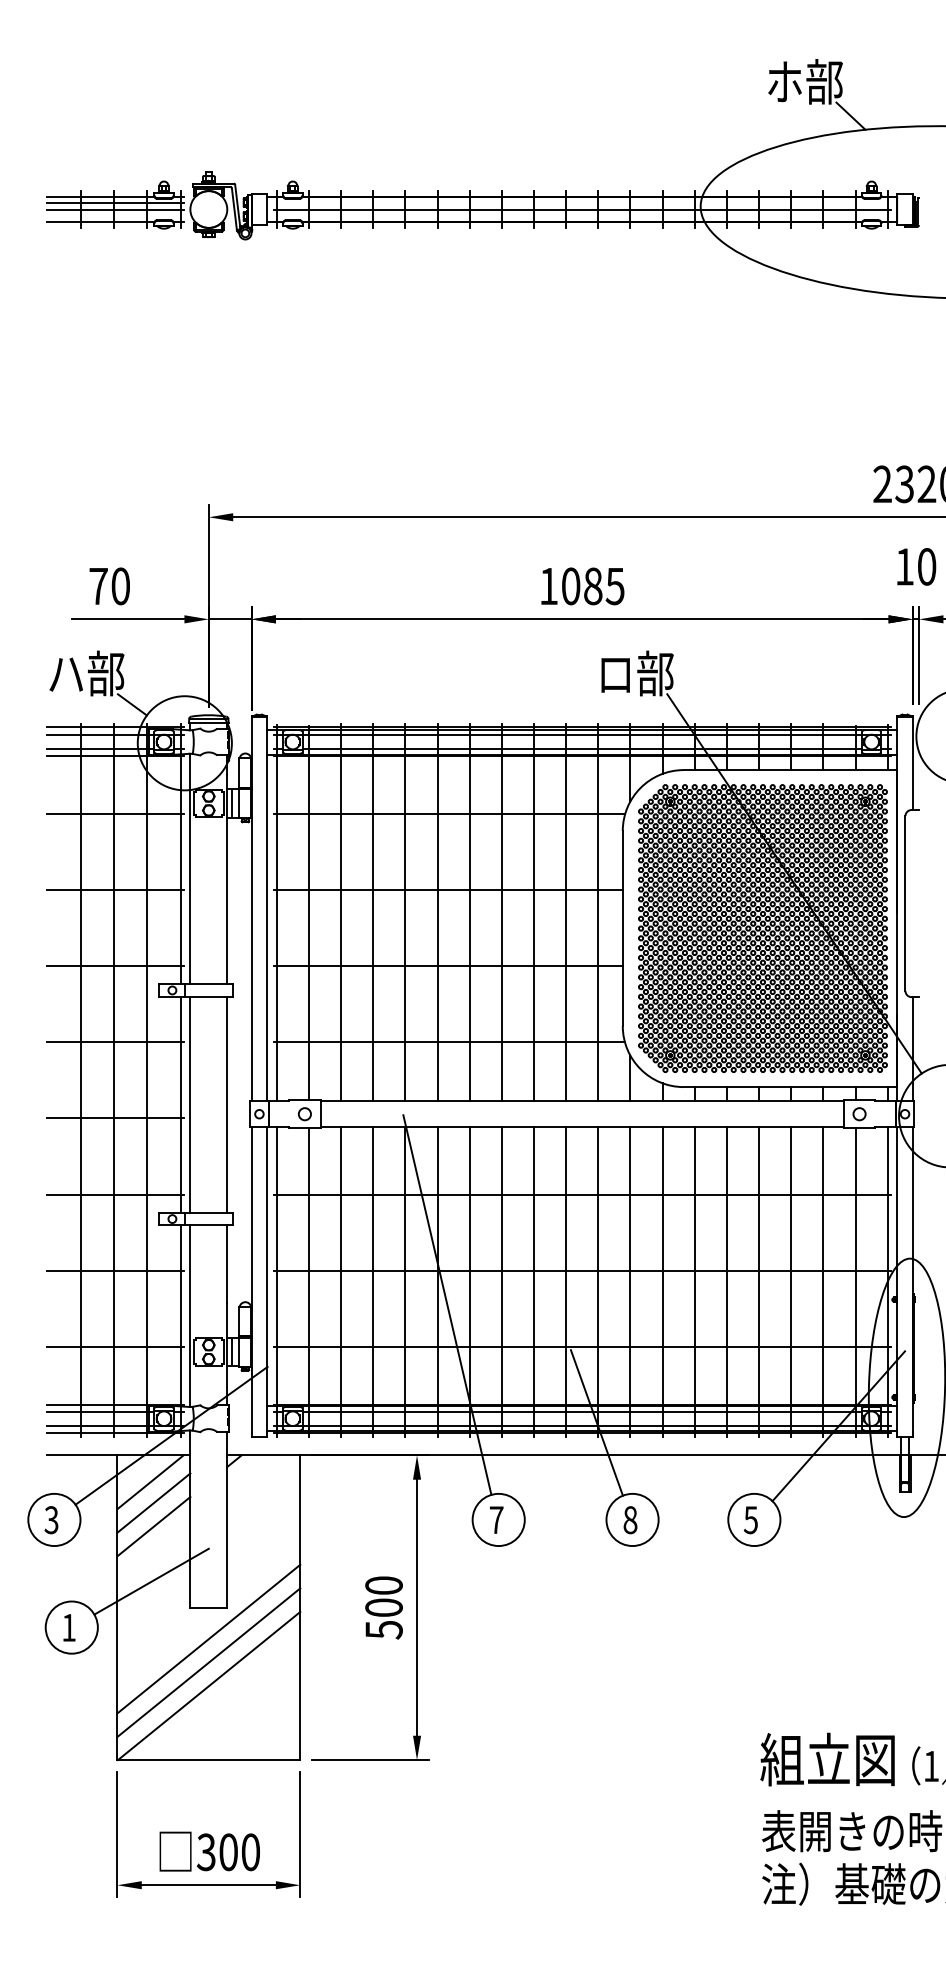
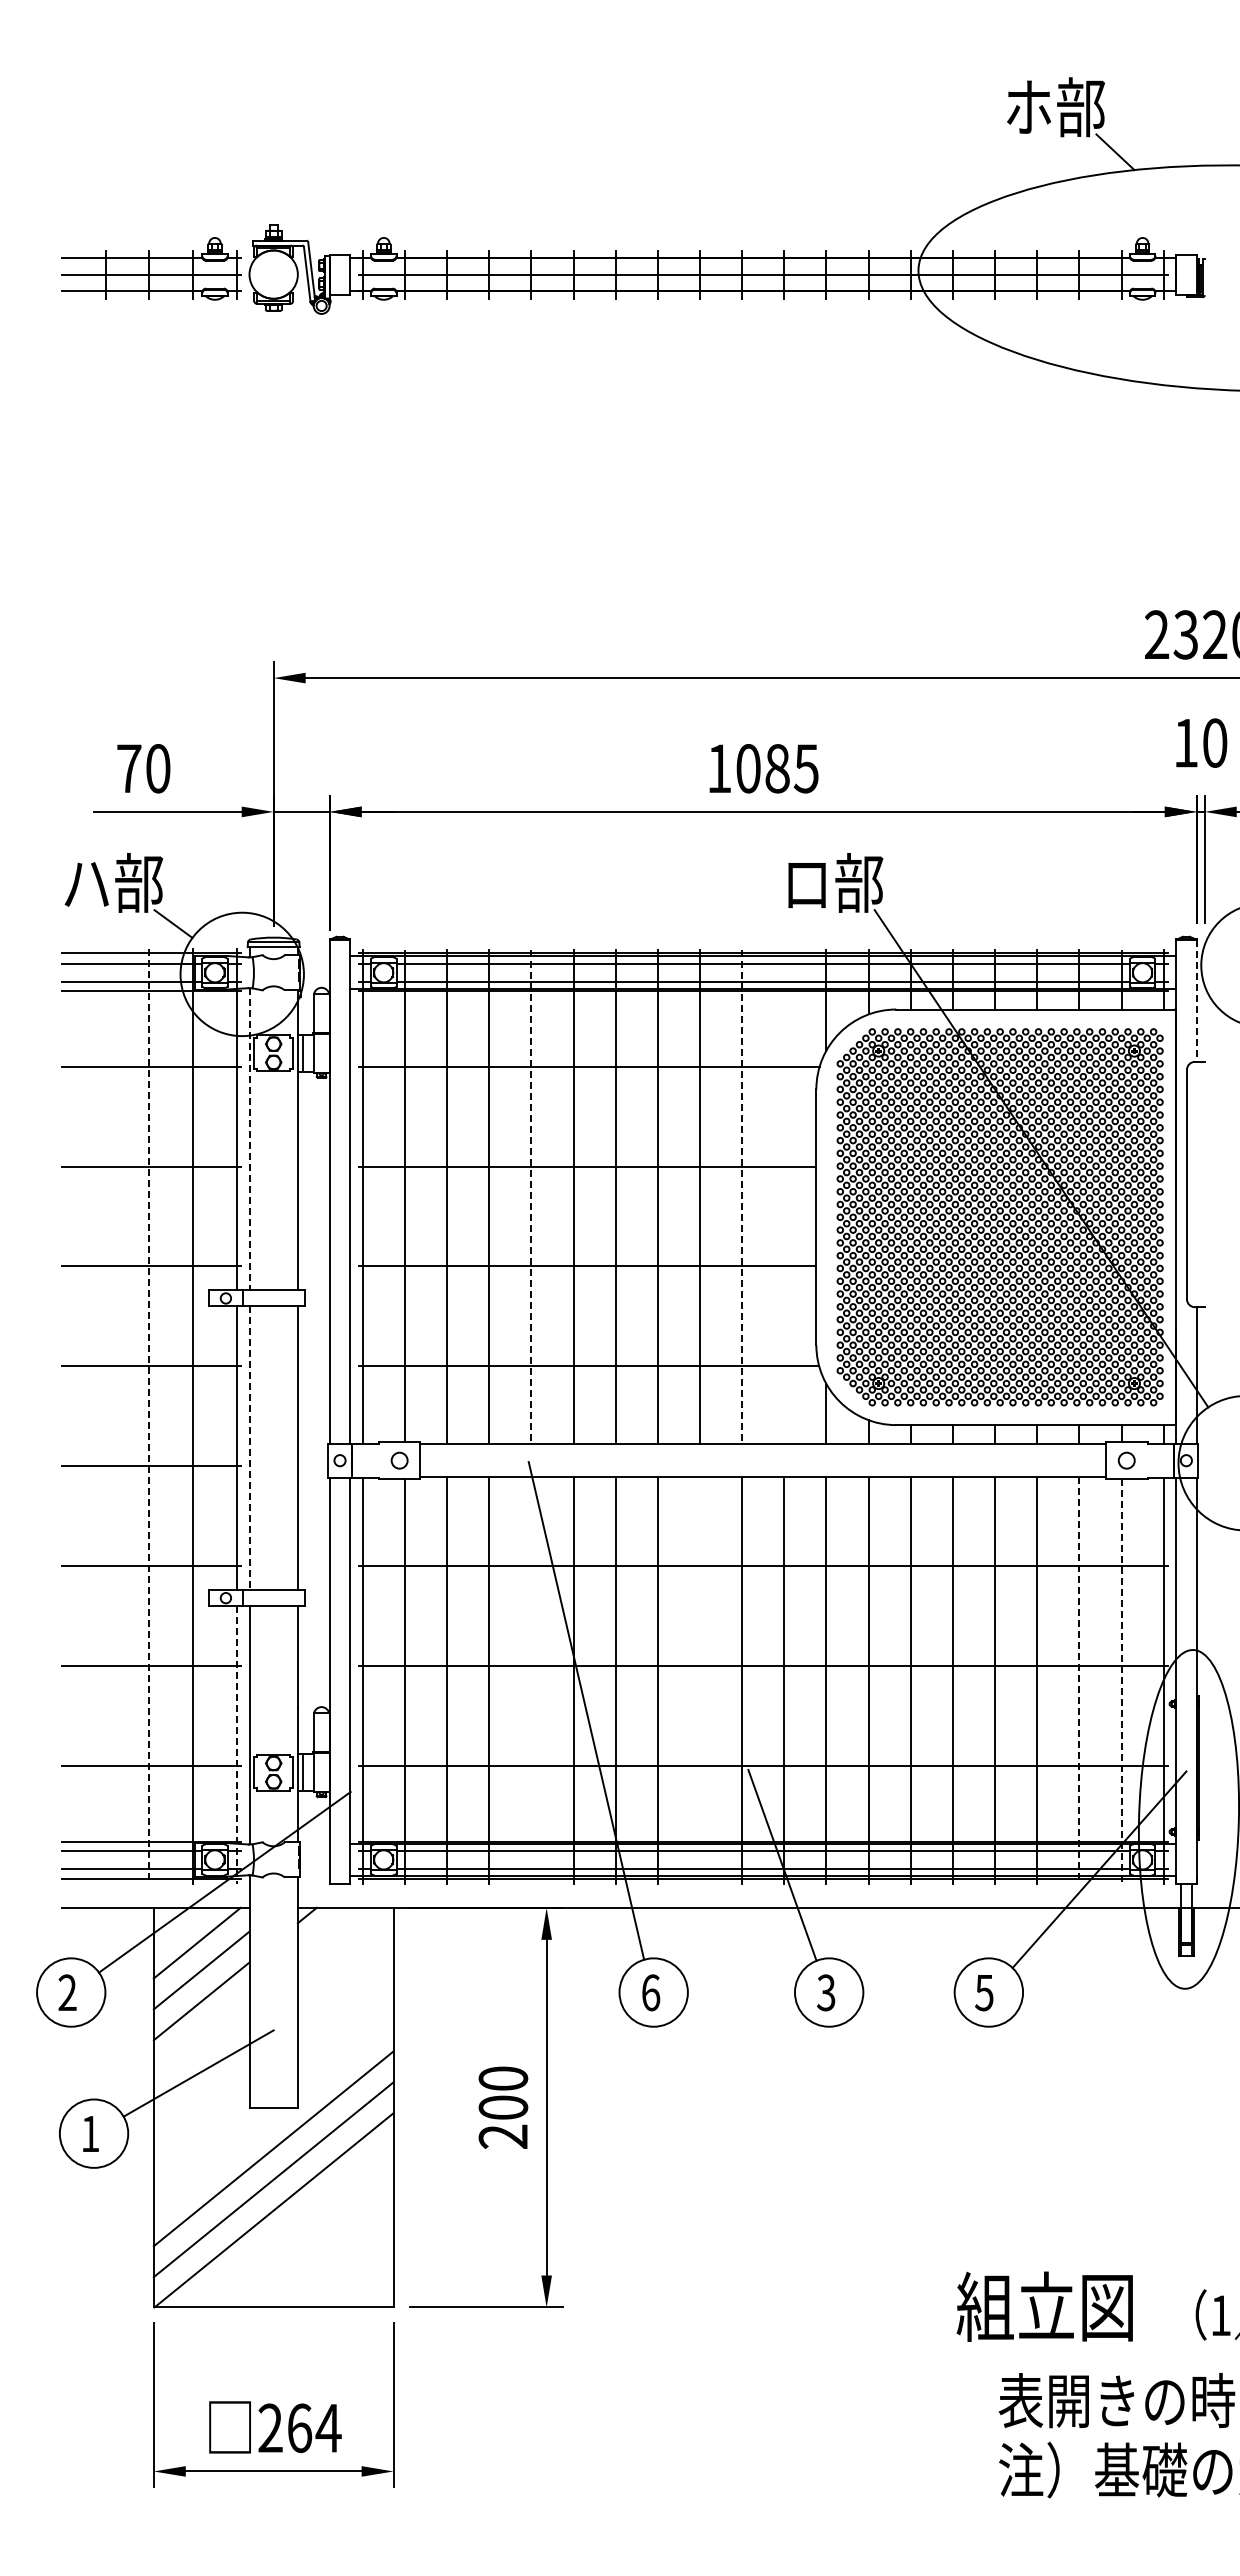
line: (115, 202) -> (151, 265), removed
line: (912, 763) -> (1196, 1001), solid -> dashed
line: (190, 869) -> (249, 1139), solid -> dashed
line: (598, 912) -> (784, 1196), removed
line: (405, 913) -> (531, 1197), solid -> dashed
line: (566, 913) -> (742, 1197), solid -> dashed
line: (80, 1079) -> (105, 1415), removed
line: (114, 1080) -> (149, 1416), solid -> dashed
line: (190, 1104) -> (249, 1448), solid -> dashed
line: (405, 1281) -> (531, 1680), removed
line: (533, 1281) -> (699, 1680), removed
line: (823, 1282) -> (1079, 1681), solid -> dashed
line: (855, 1283) -> (1121, 1682), solid -> dashed
line: (180, 1331) -> (236, 1745), solid -> dashed
text: (497, 1519) -> (651, 1992), 7 -> 6
text: (630, 1519) -> (826, 1992), 8 -> 3
text: (51, 1520) -> (67, 1993), 3 -> 2
text: (384, 1629) -> (503, 2136), 500 -> 200
text: (827, 1759) -> (1044, 2306), moved
text: (228, 1852) -> (299, 2428), 300 -> 264

